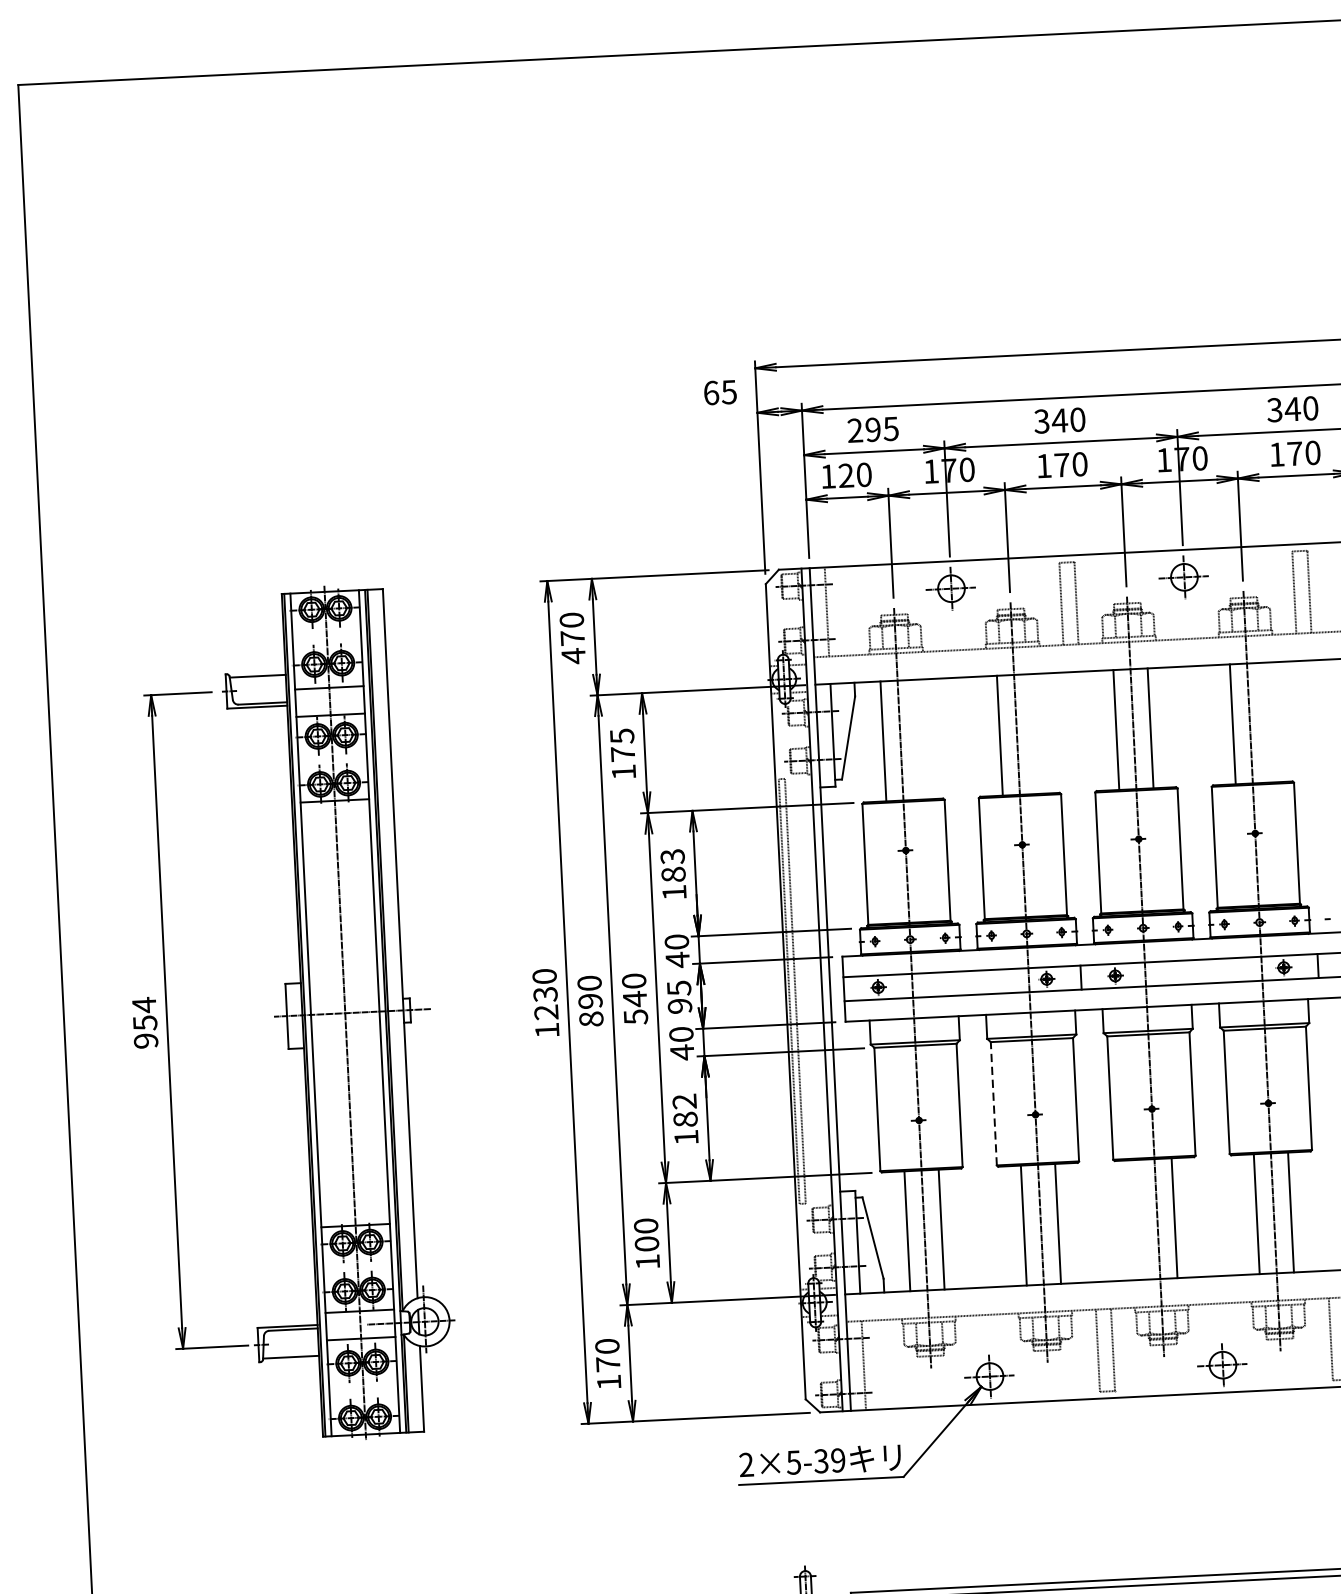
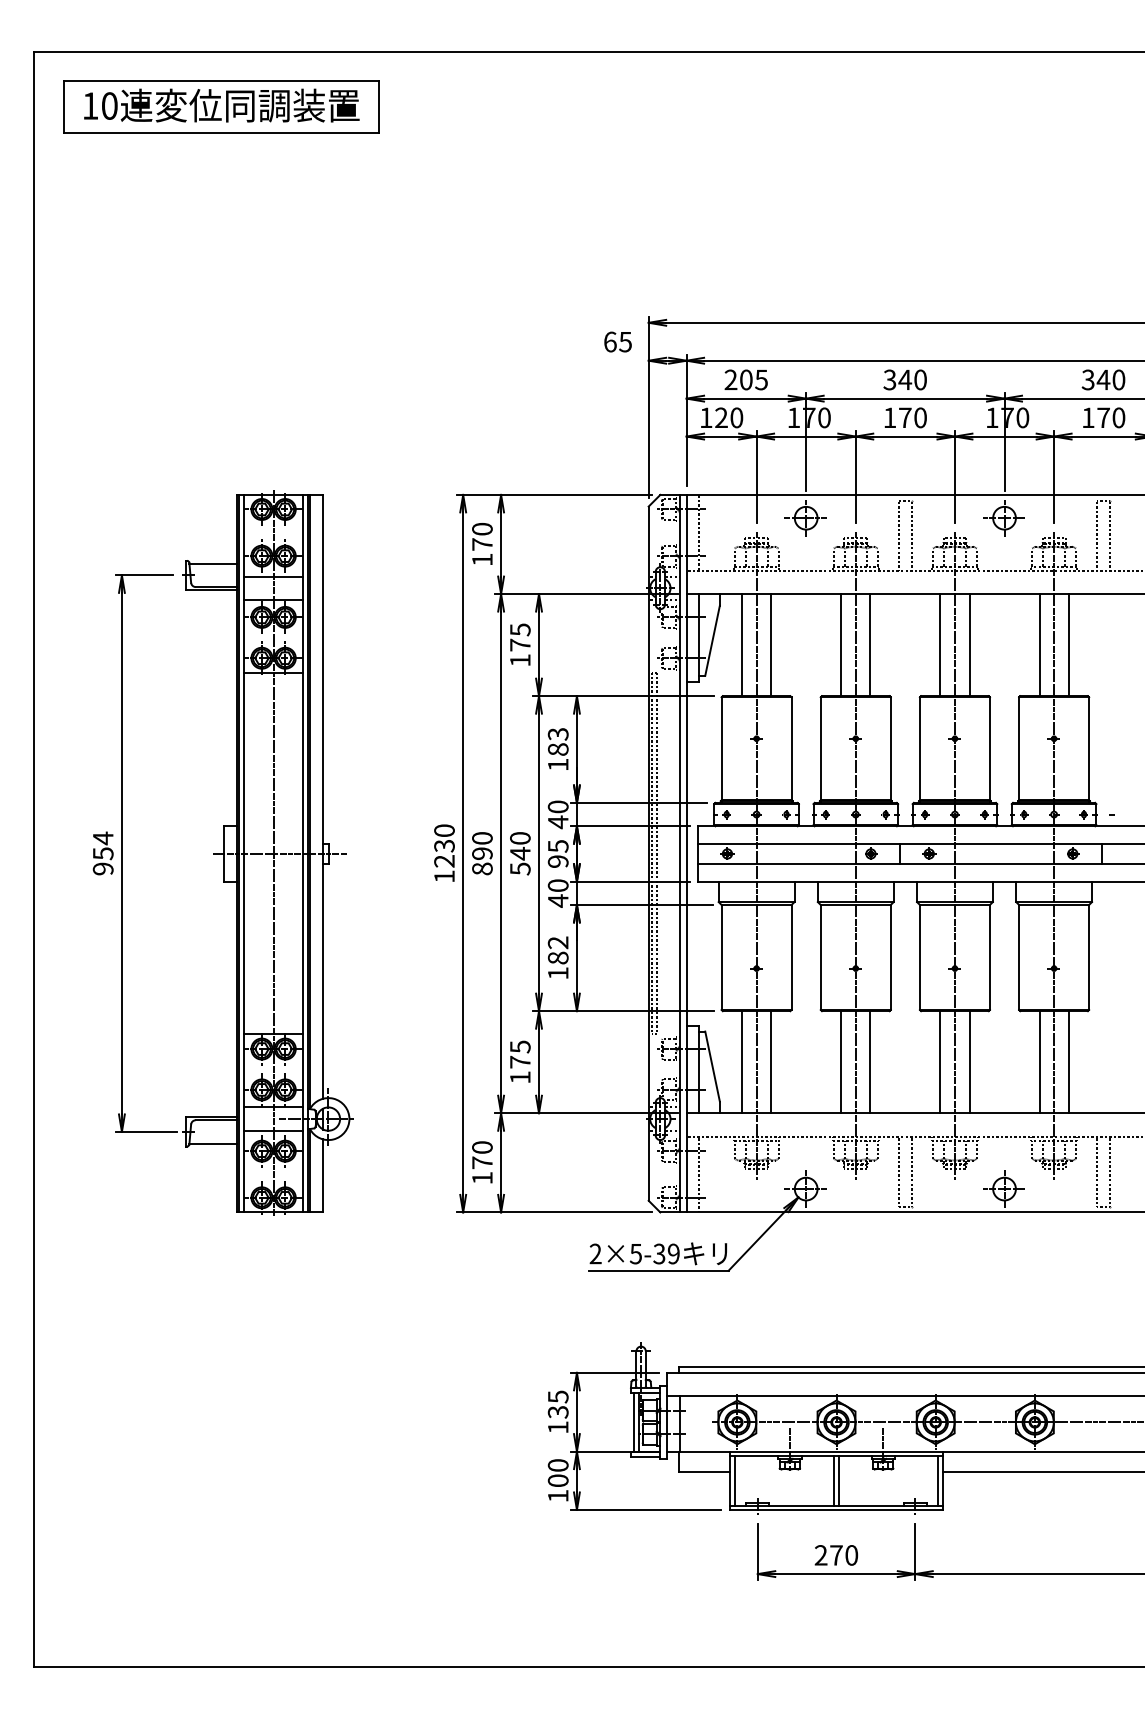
part: (241, 138) -> (221, 106), added
text: (873, 429) -> (746, 379), 295 -> 205
text: (573, 655) -> (482, 559), 470 -> 170
line: (1266, 723) -> (1068, 645), added
line: (1034, 734) -> (870, 645), added
line: (918, 740) -> (771, 645), added
line: (993, 1103) -> (820, 957), dashed -> solid
line: (1140, 1220) -> (940, 1062), added
text: (646, 1234) -> (520, 1054), 100 -> 175

